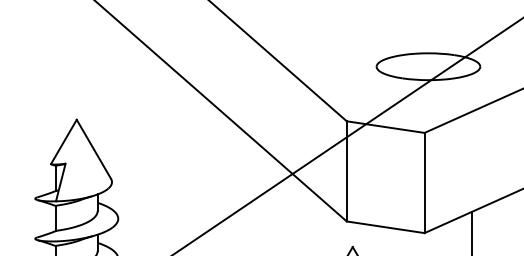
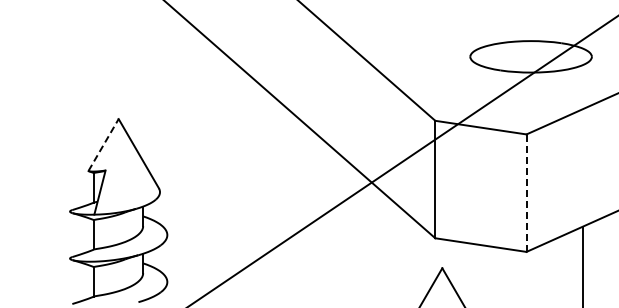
line: (63, 142) -> (103, 145), solid -> dashed
line: (424, 183) -> (526, 193), solid -> dashed

